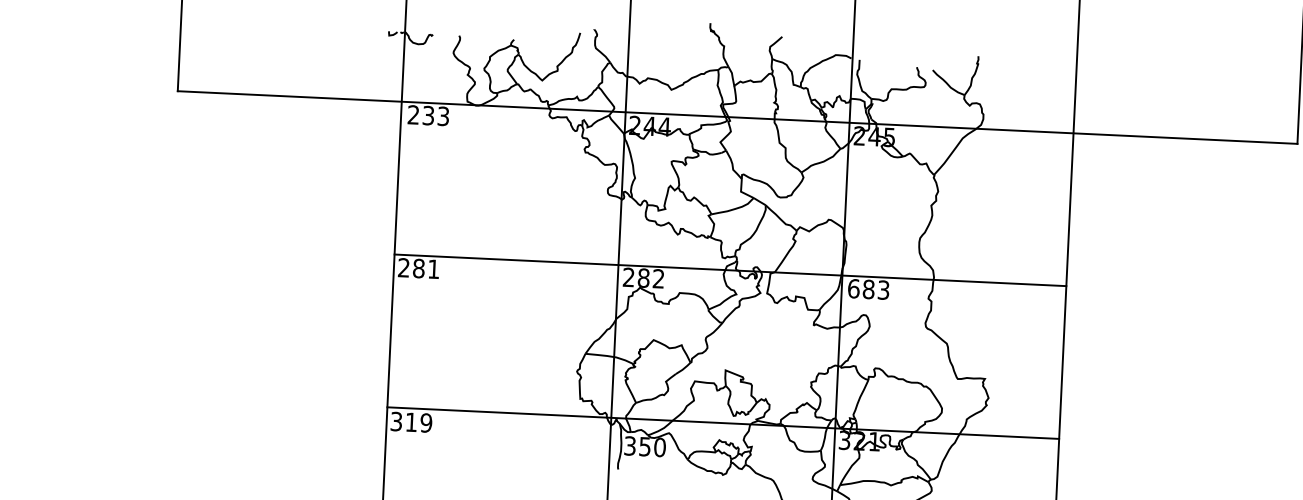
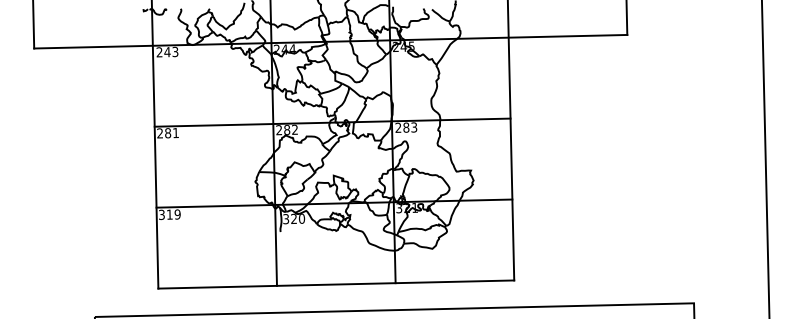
text: (428, 116) -> (167, 52), 233 -> 243
text: (853, 288) -> (398, 127), 683 -> 283
text: (644, 445) -> (293, 218), 350 -> 320

